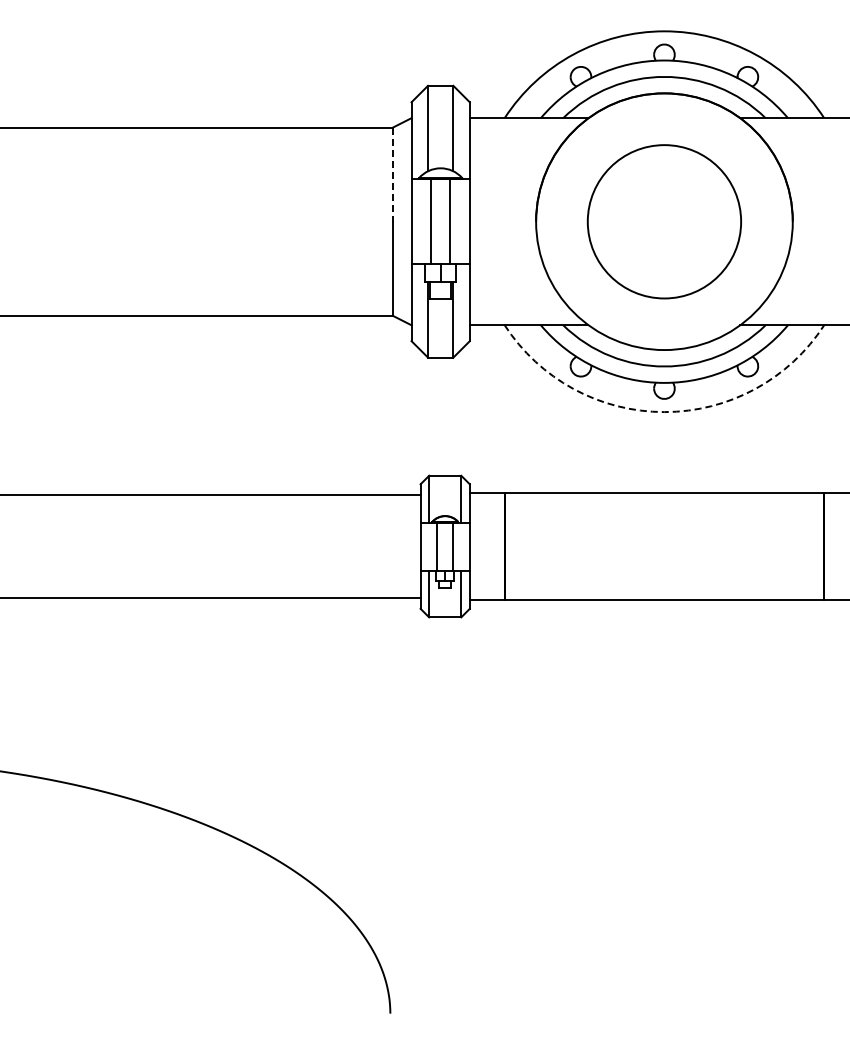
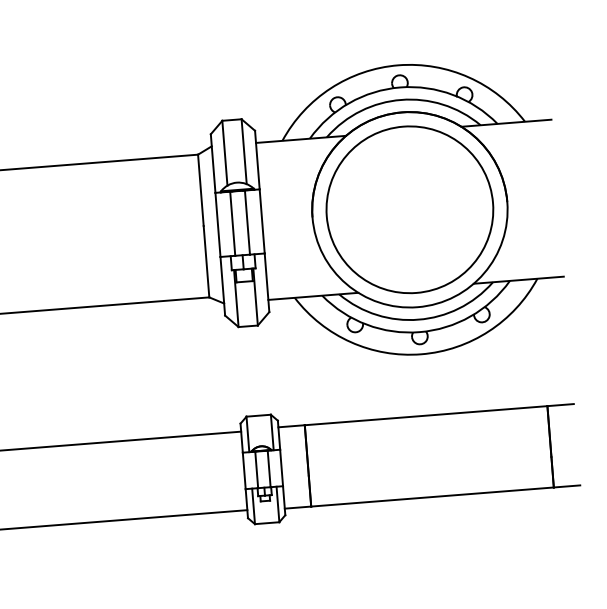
line: (392, 175) -> (200, 190), dashed -> solid
circle: (664, 221) -> (409, 209), size x1.43
arc: (664, 412) -> (421, 354), dashed -> solid

